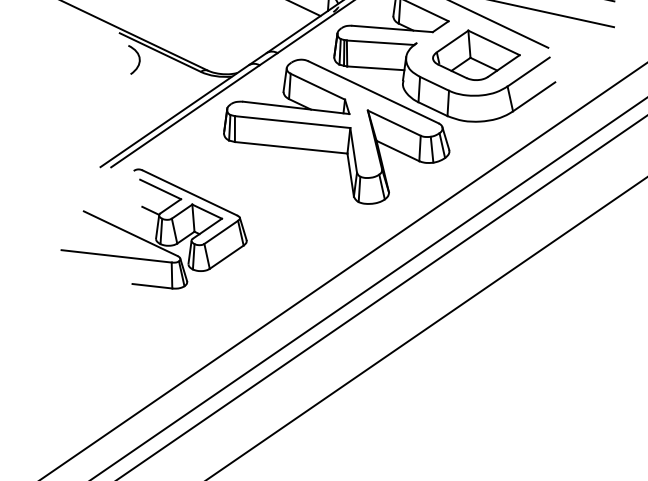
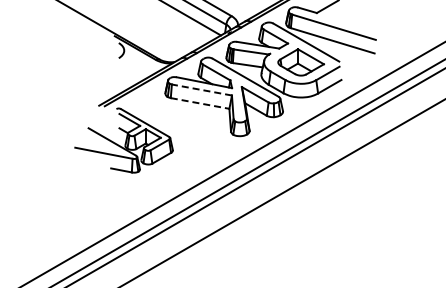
line: (291, 123) -> (201, 90), solid -> dashed
line: (291, 147) -> (200, 103), solid -> dashed

